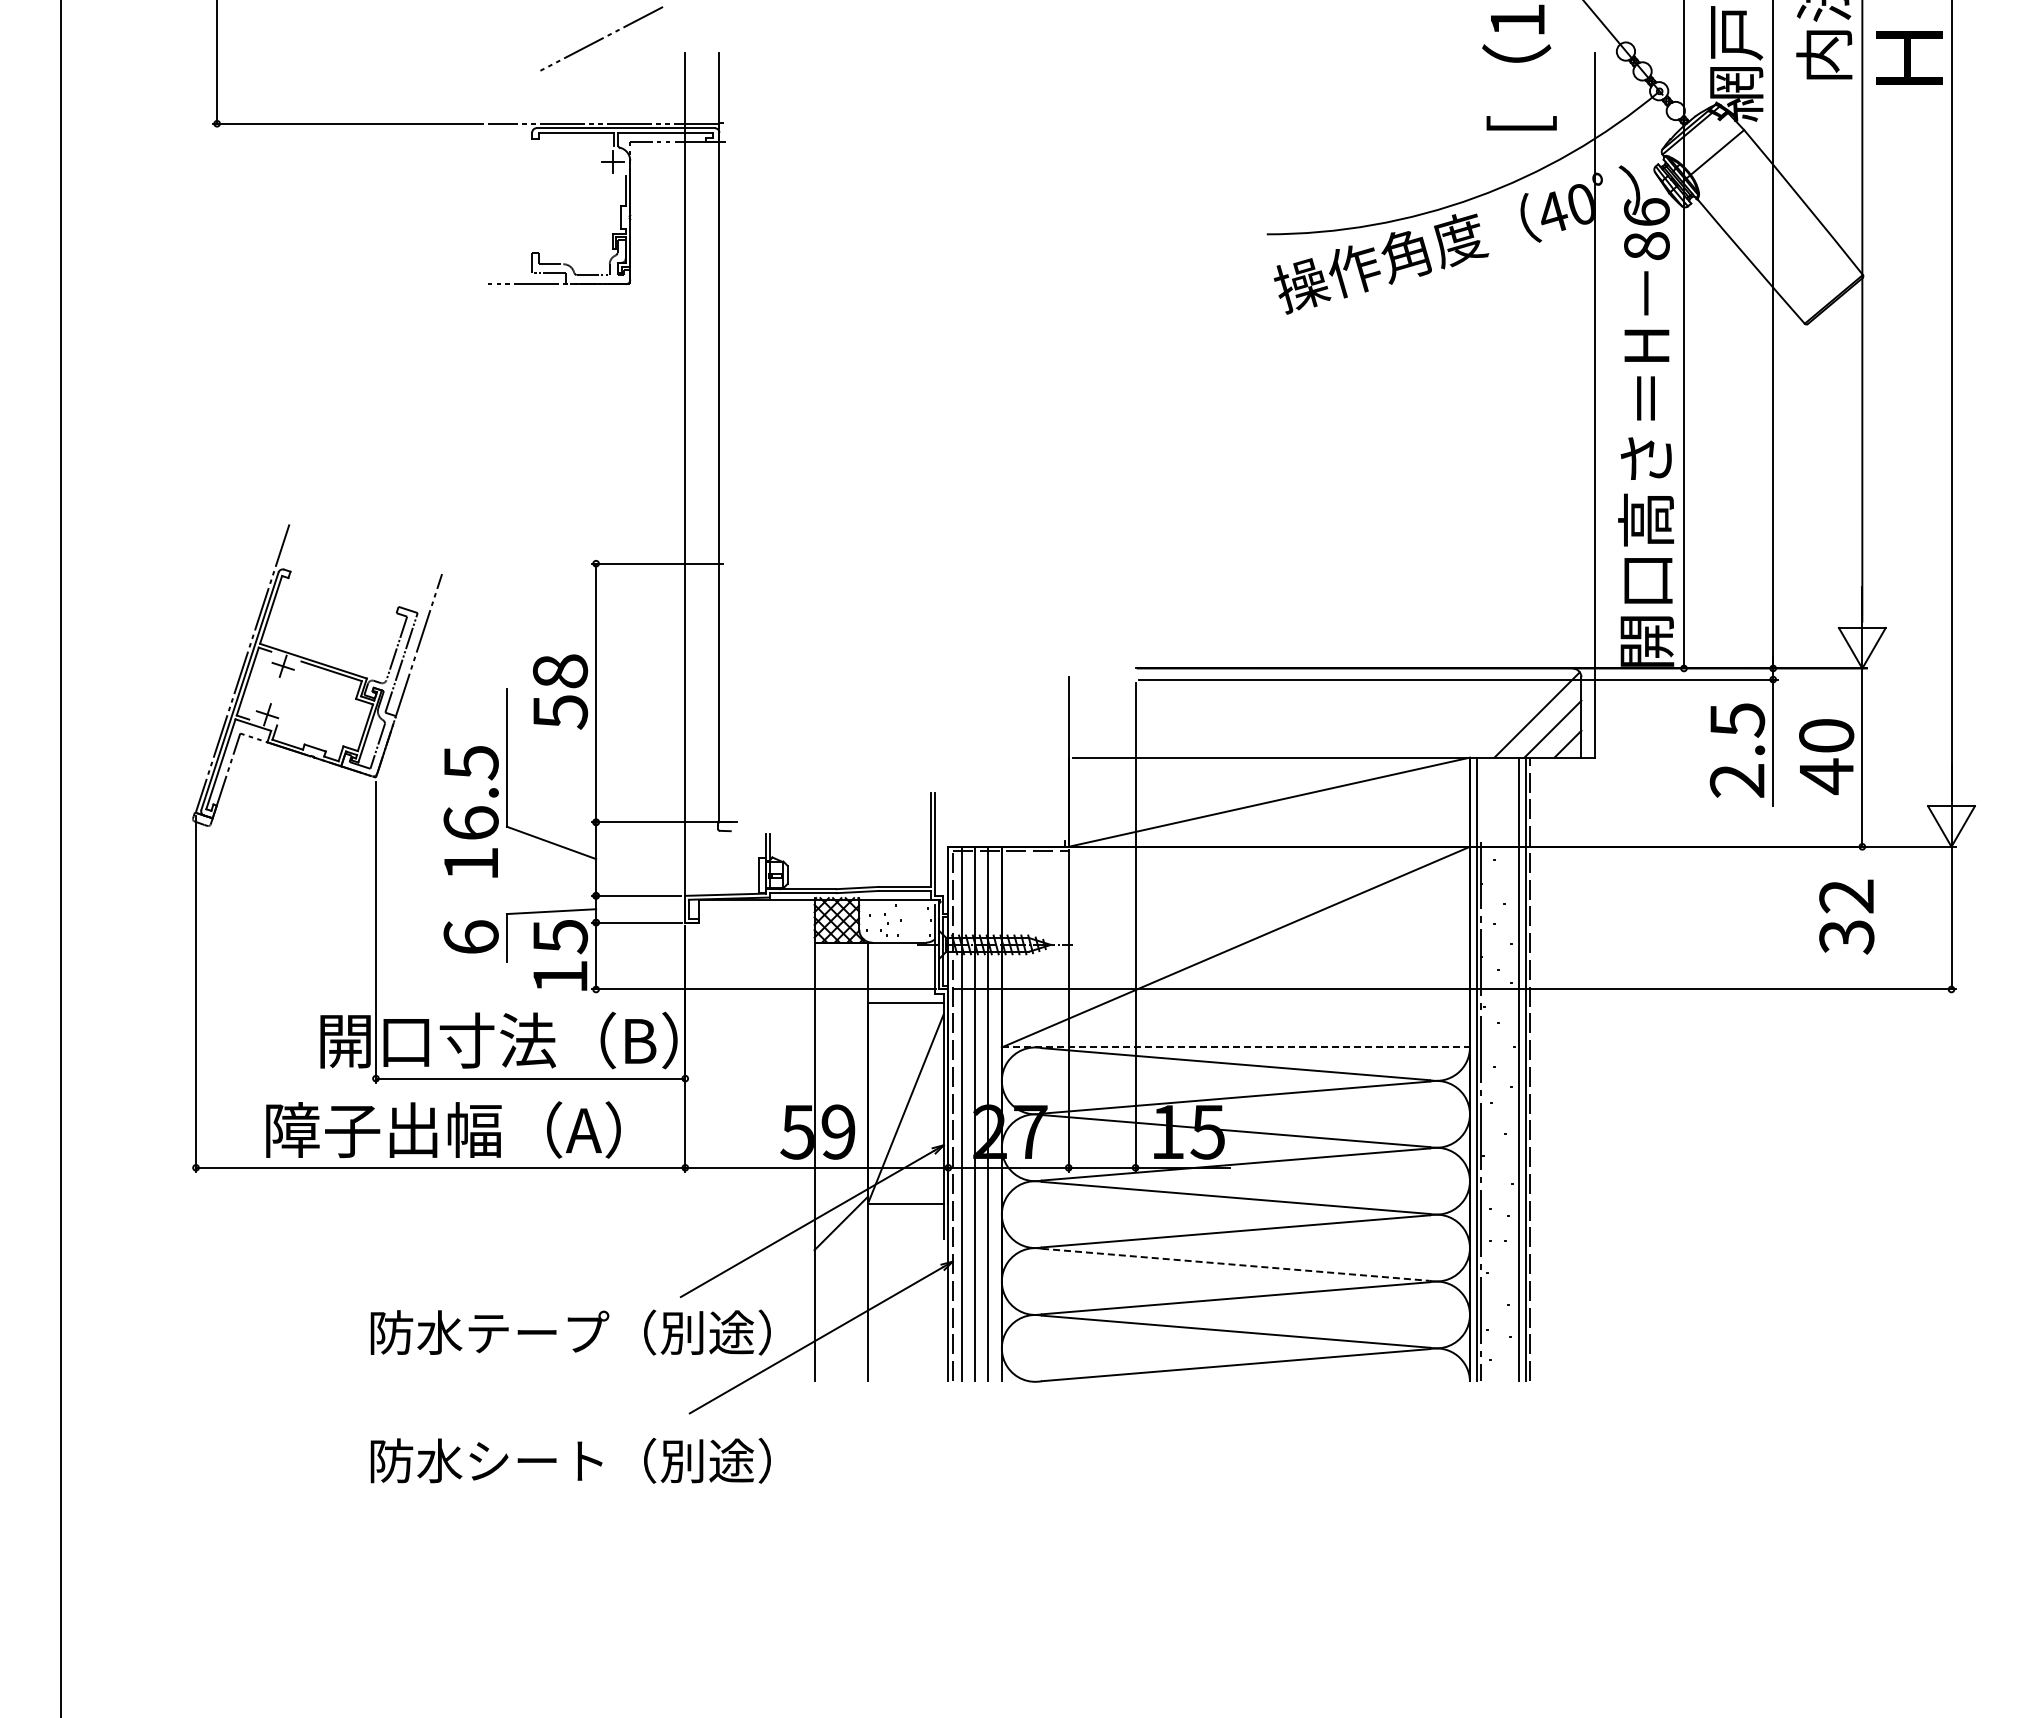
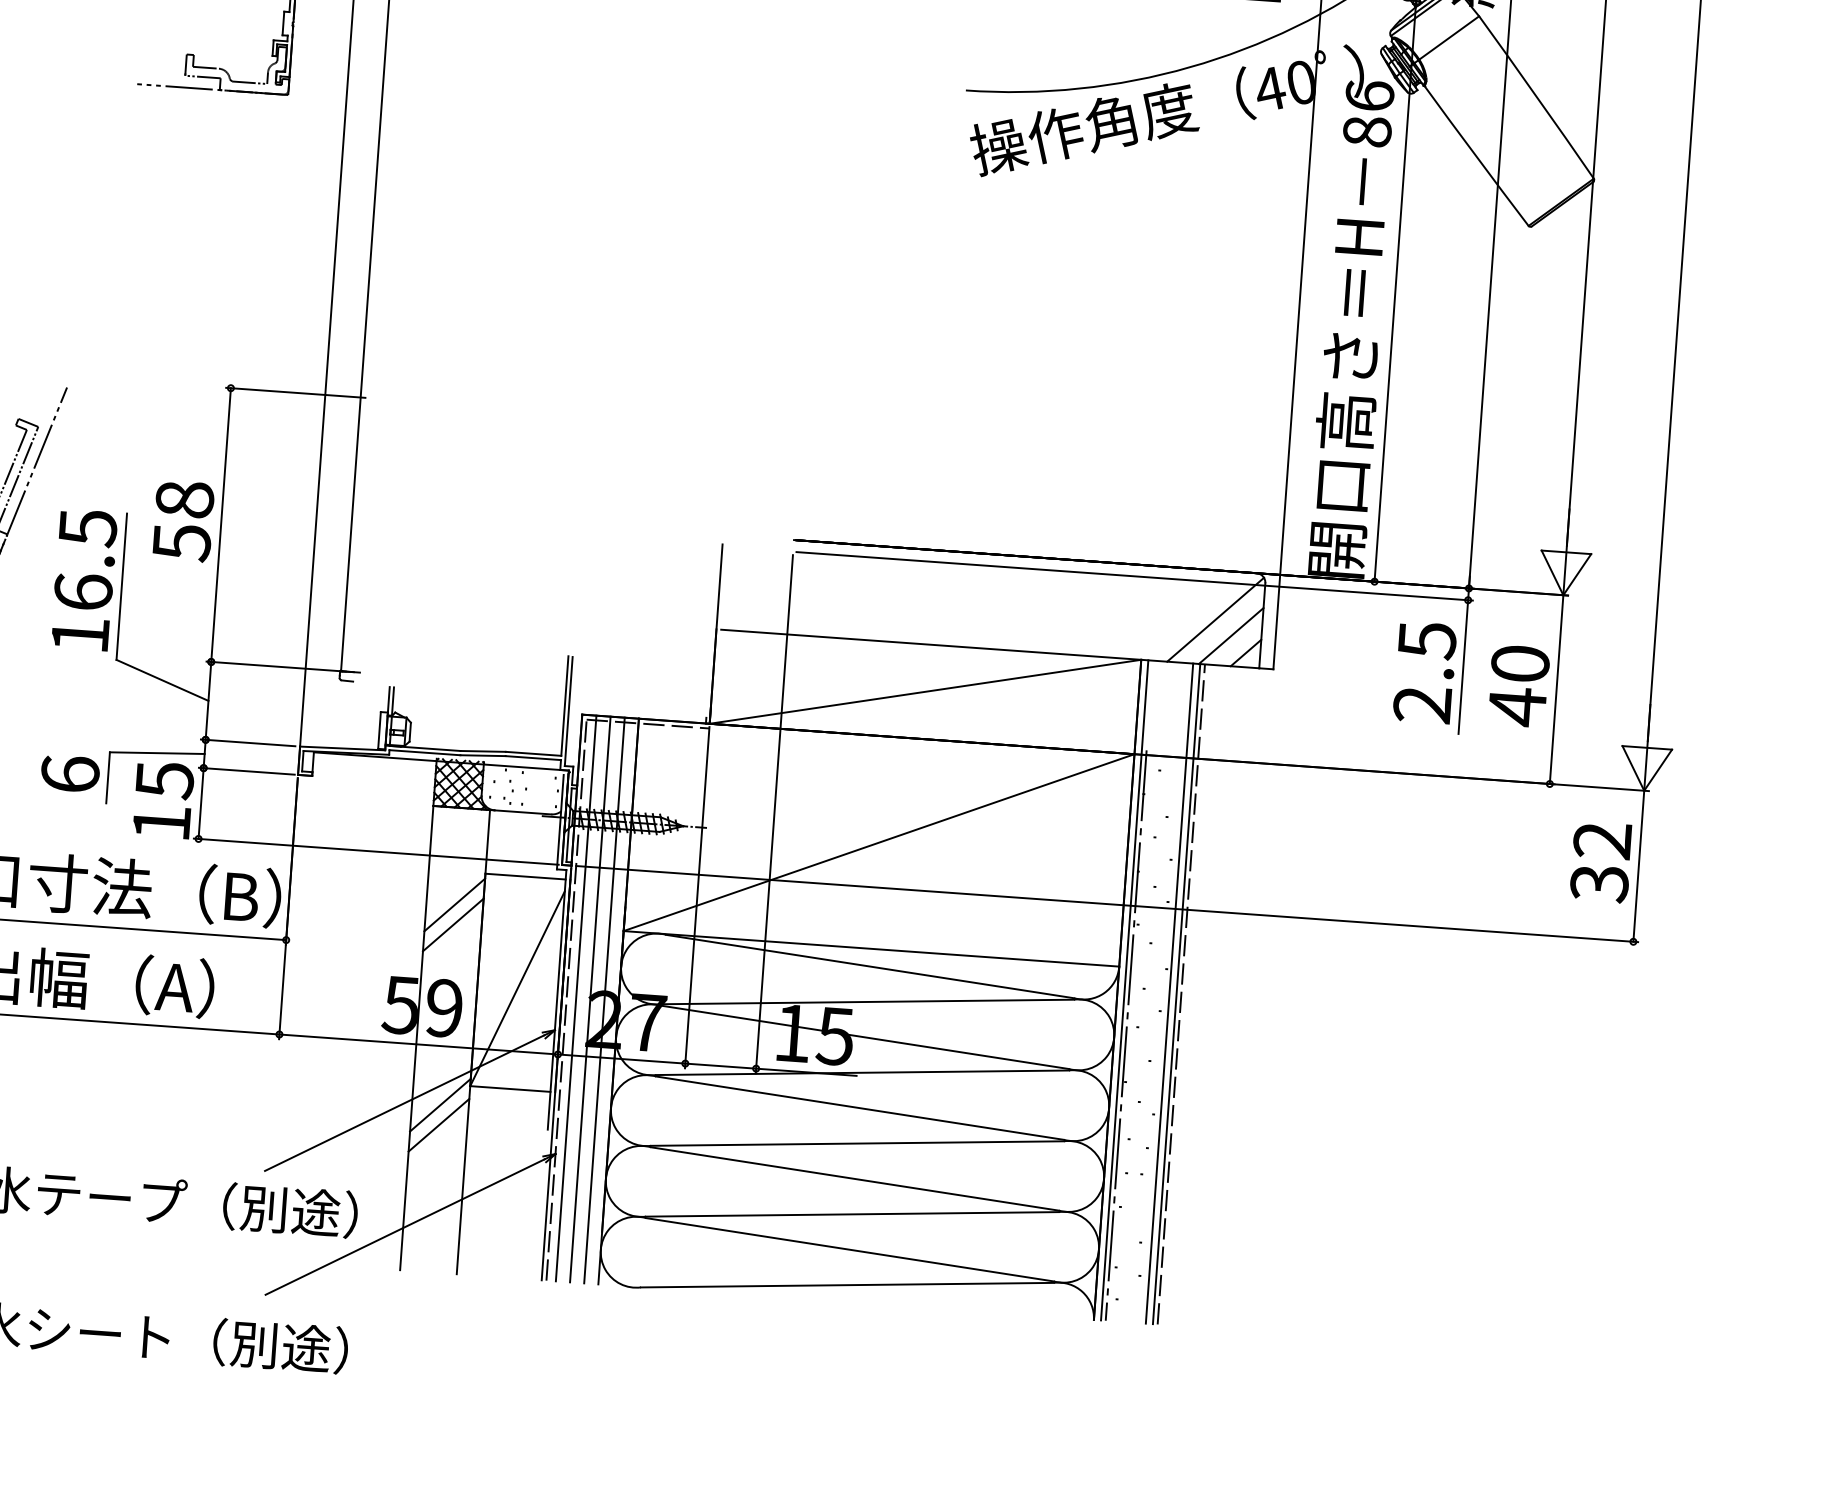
text: (470, 811) -> (83, 579), moved
text: (1846, 916) -> (1600, 861), moved
line: (841, 1034) -> (454, 905), added
line: (1236, 1047) -> (872, 948), dashed -> solid
line: (841, 1052) -> (453, 924), added
line: (841, 1242) -> (439, 1125), added
line: (1236, 1264) -> (855, 1178), dashed -> solid

